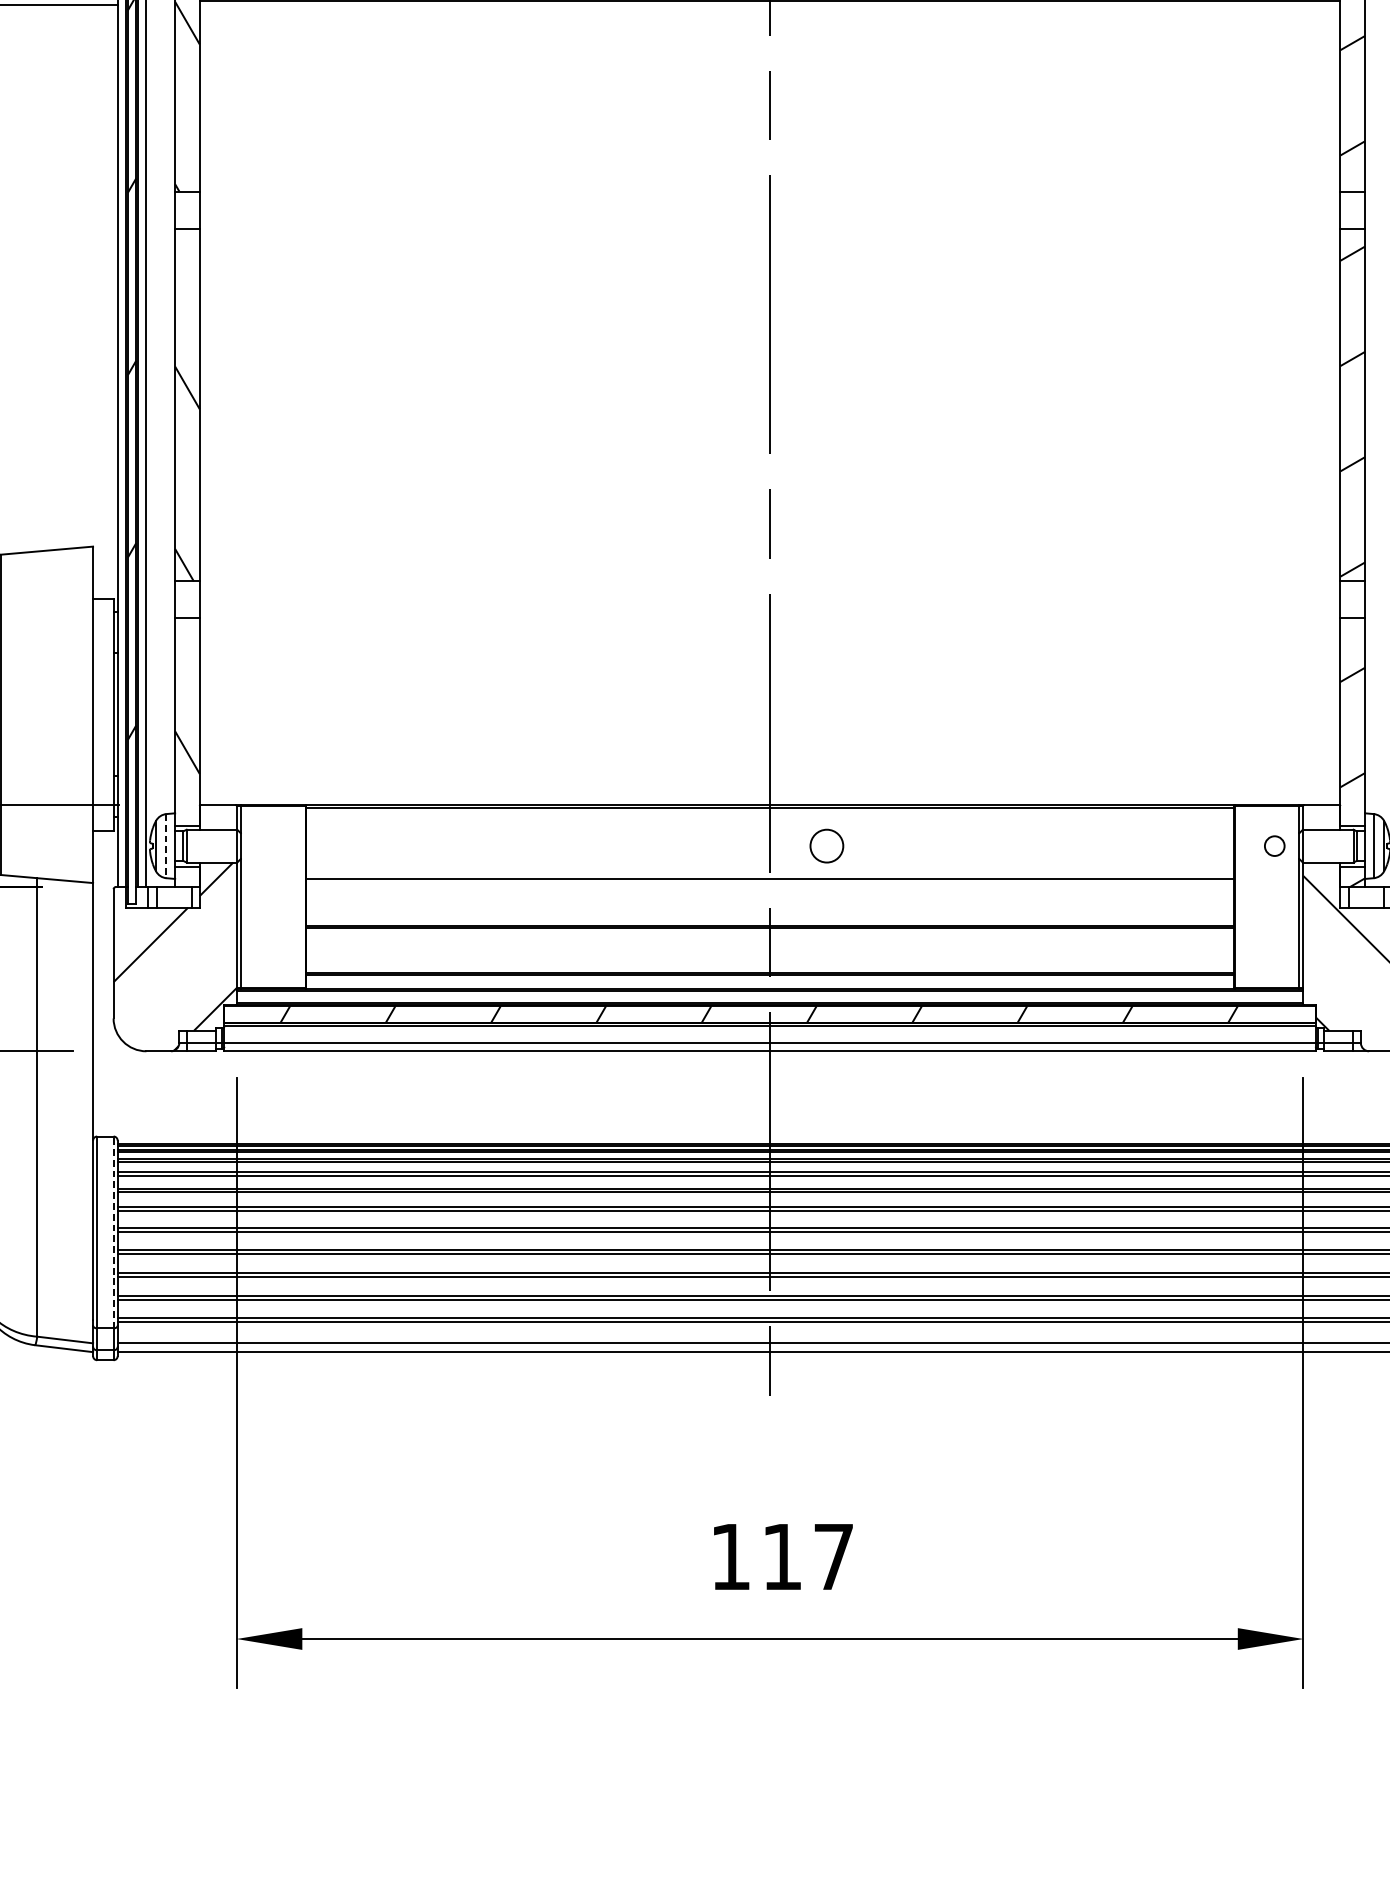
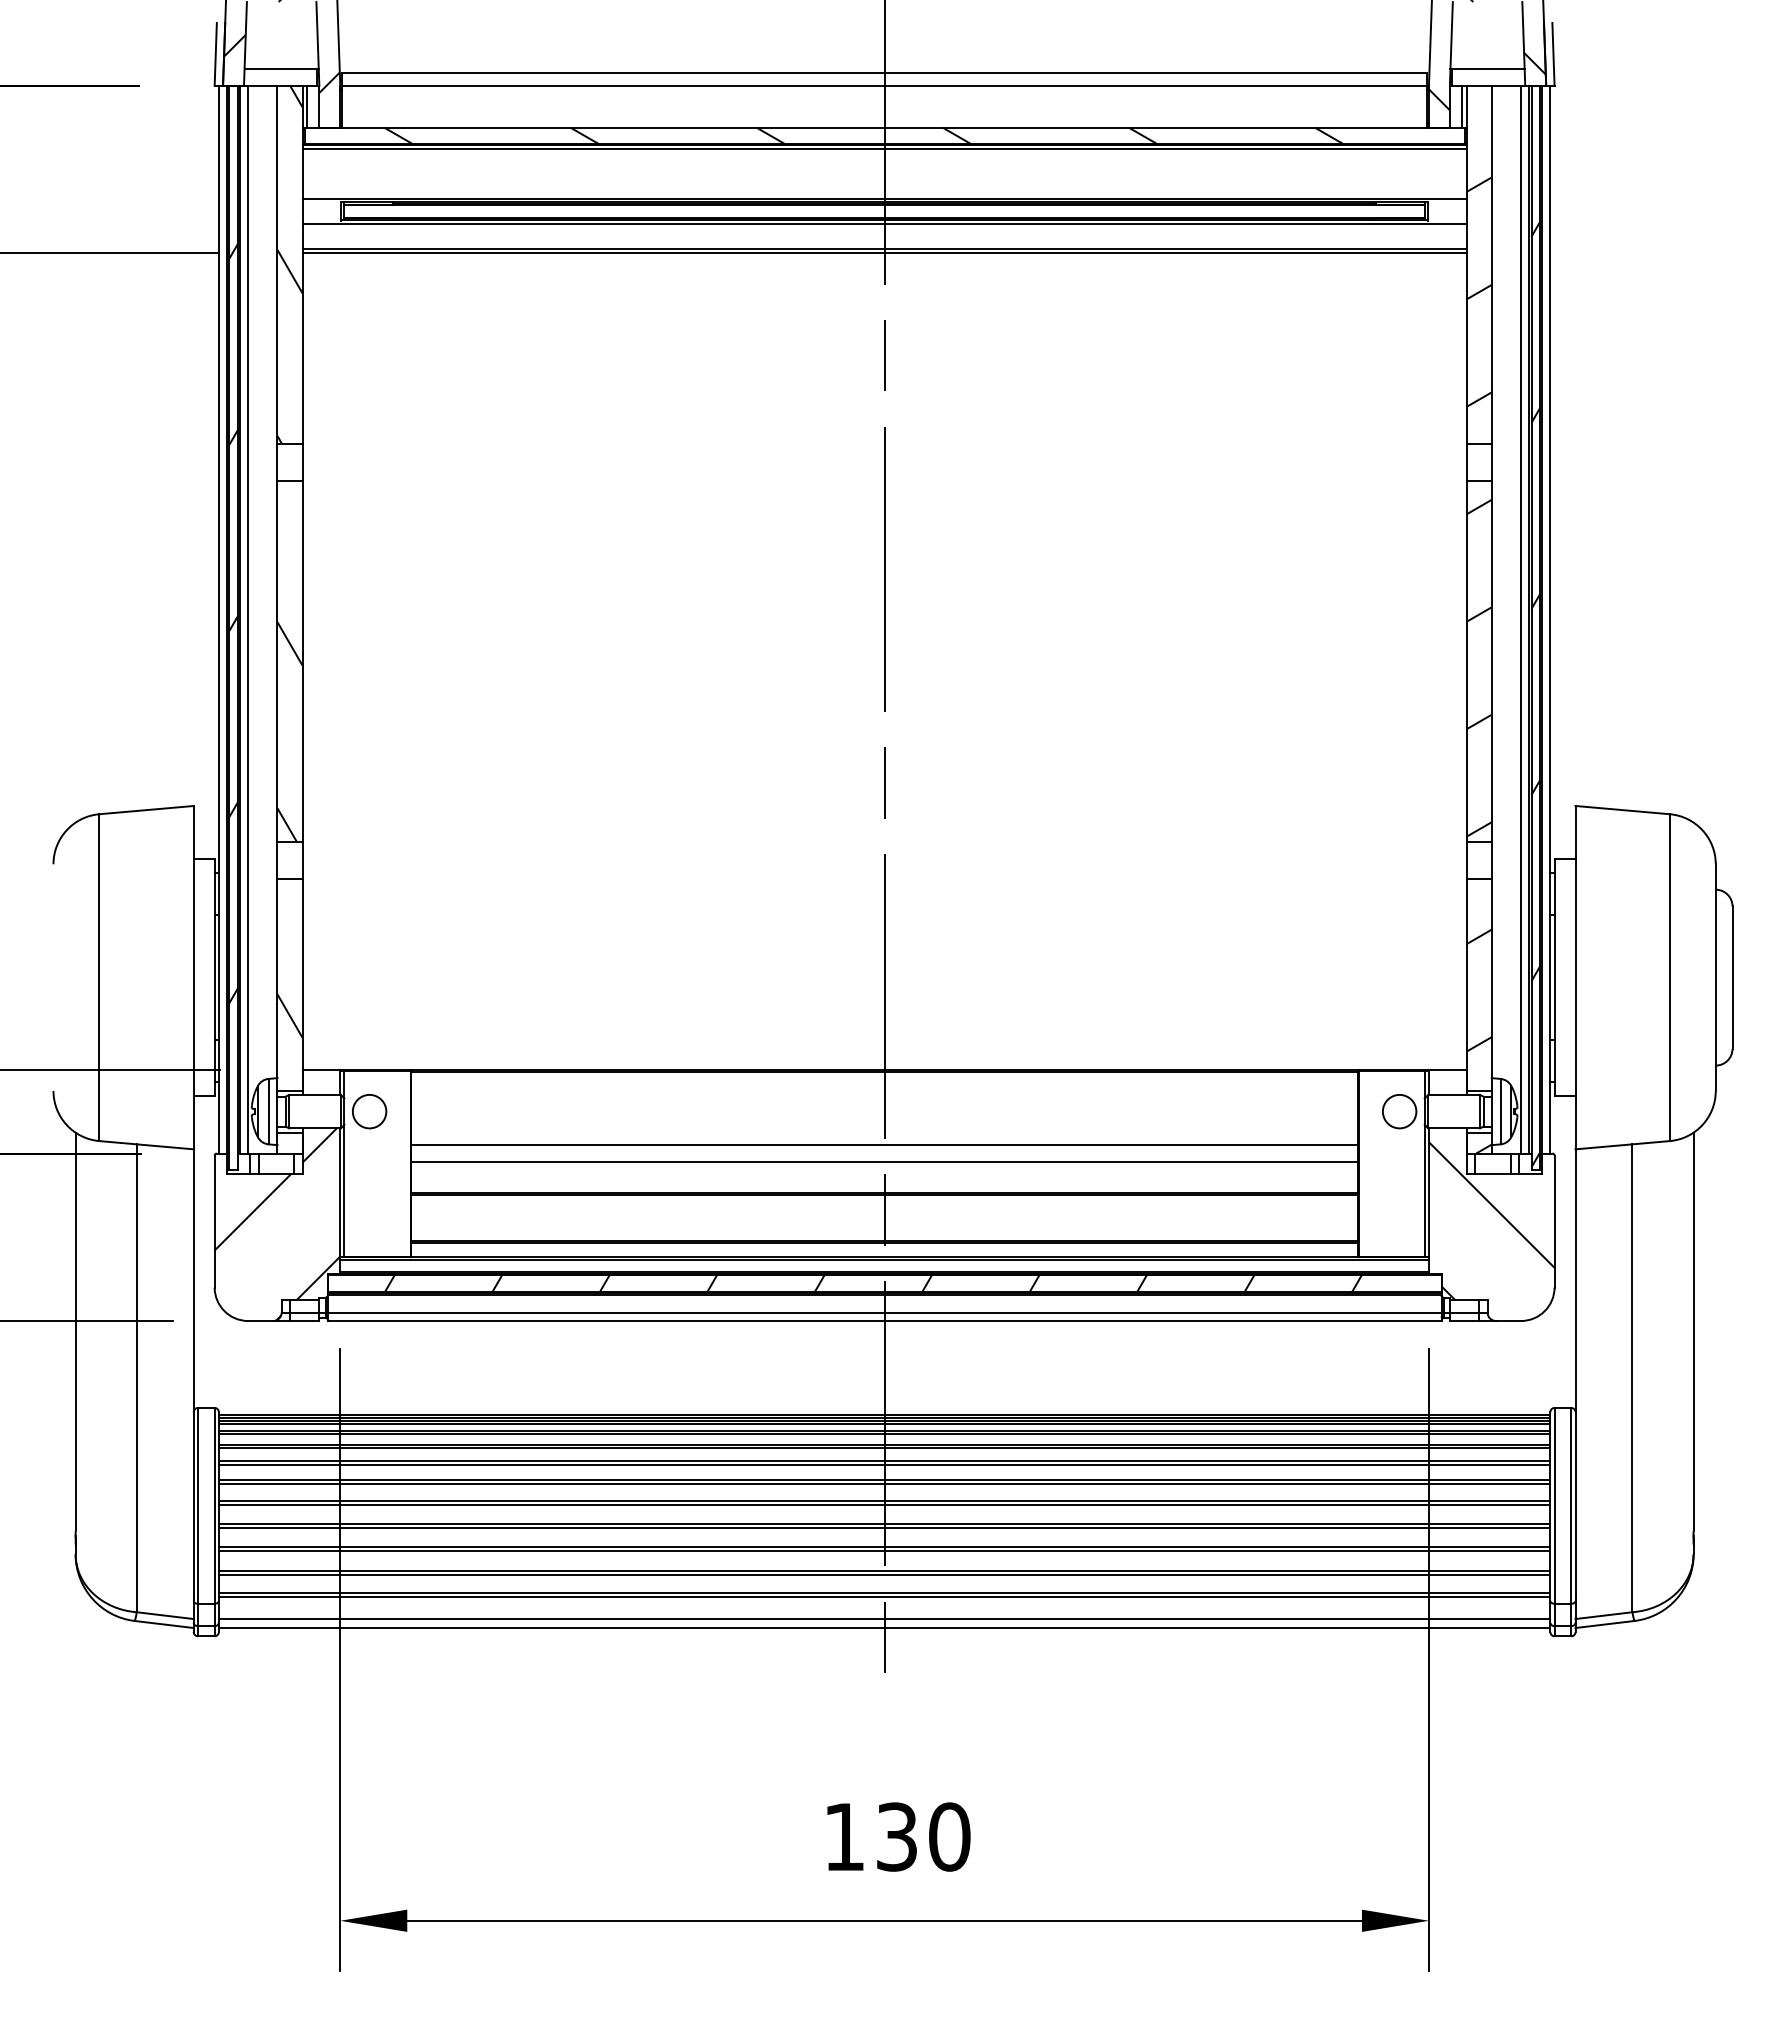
line: (769, 5) -> (884, 253), added
line: (166, 846) -> (268, 1111), dashed -> solid
circle: (826, 846) -> (369, 1111), moved
circle: (1274, 846) -> (1399, 1111), size x1.67
line: (769, 894) -> (884, 1161), added
line: (113, 1232) -> (214, 1505), dashed -> solid
text: (808, 1556) -> (923, 1836), 117 -> 130

